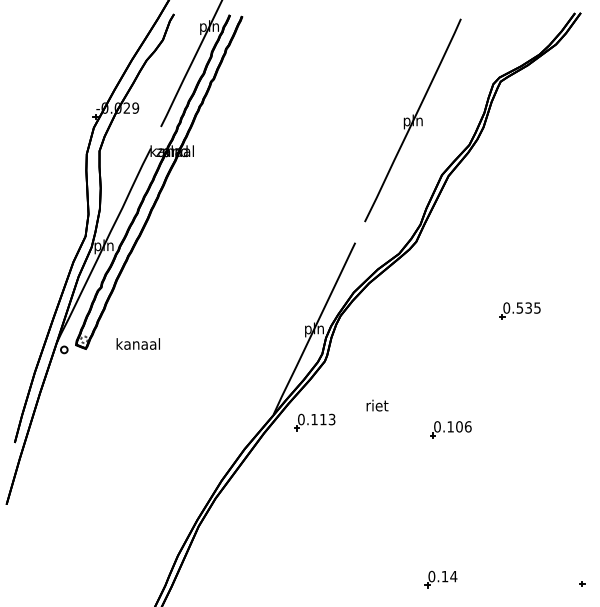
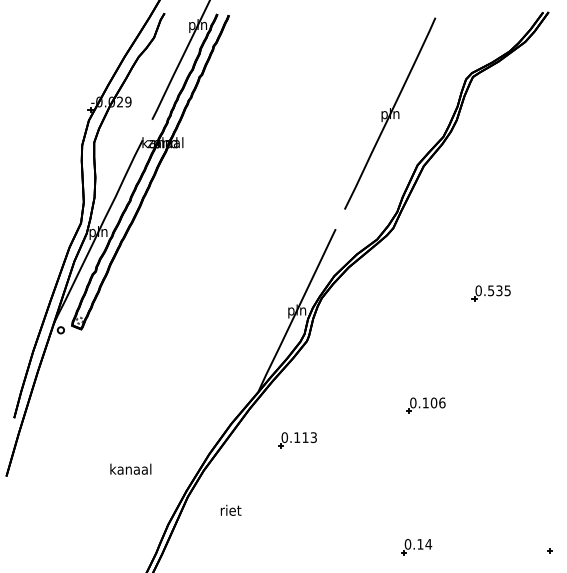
text: (137, 343) -> (130, 468), moved
text: (377, 405) -> (231, 510), moved
part: (314, 422) -> (297, 440), moved

